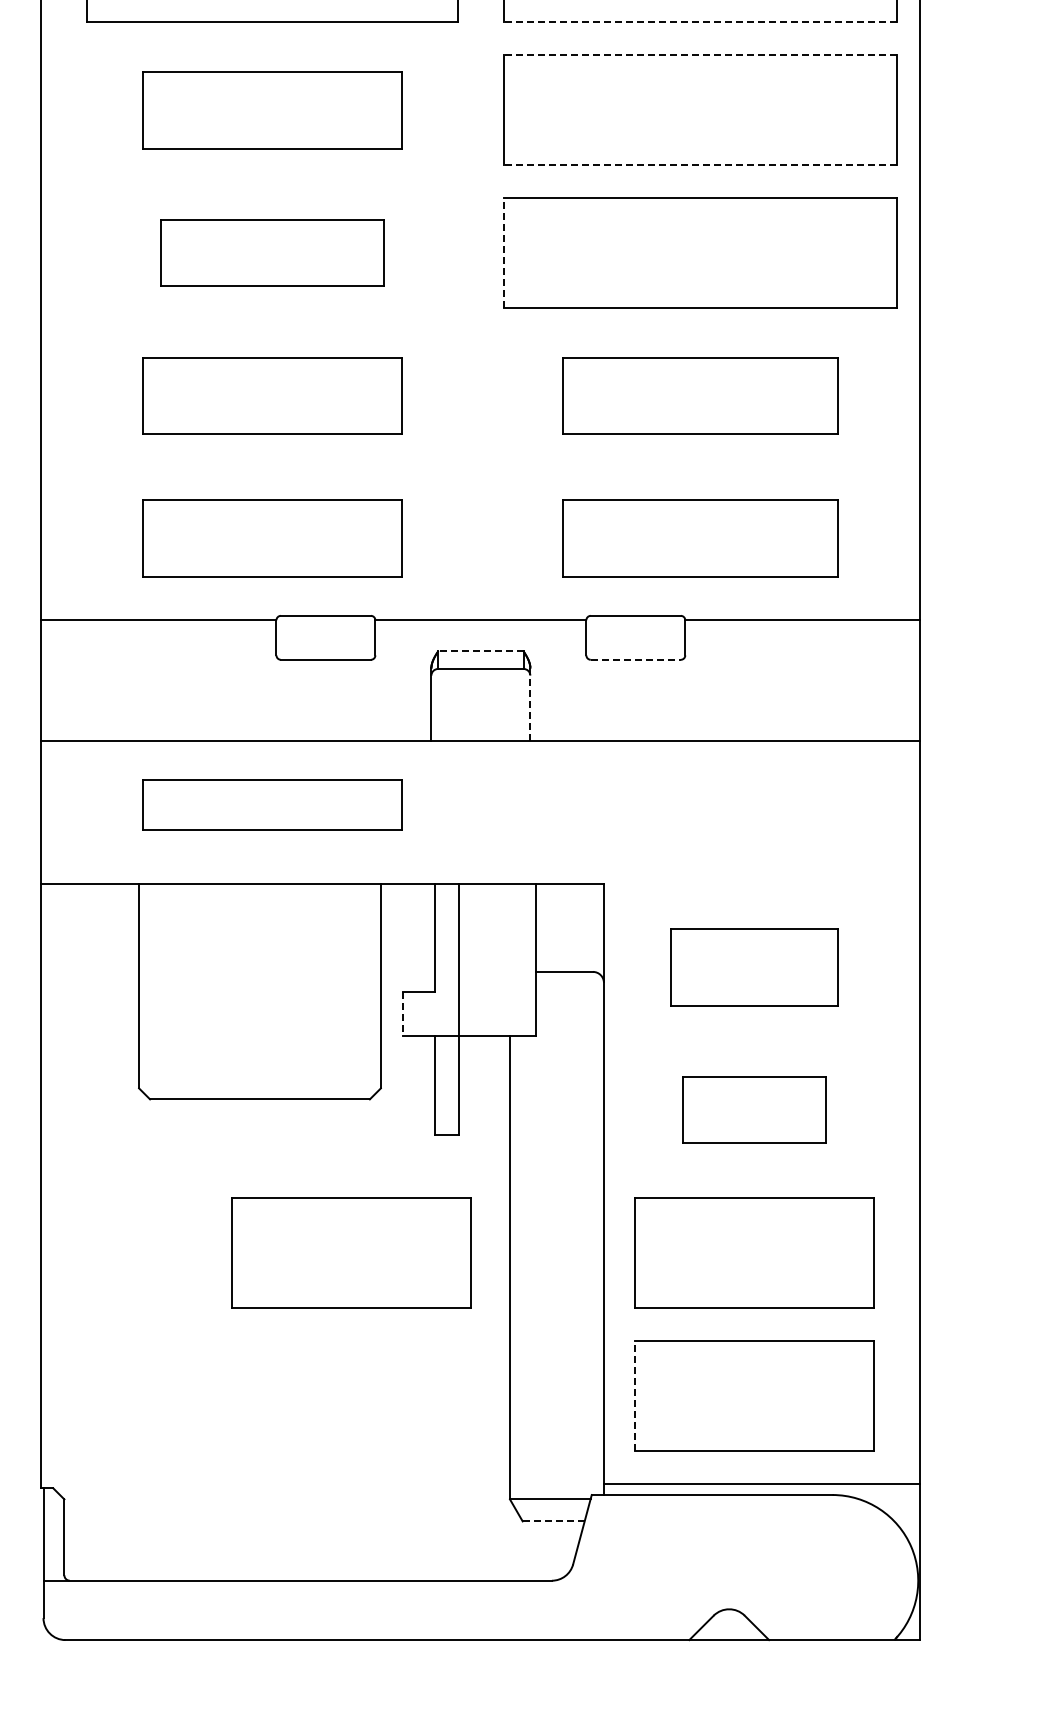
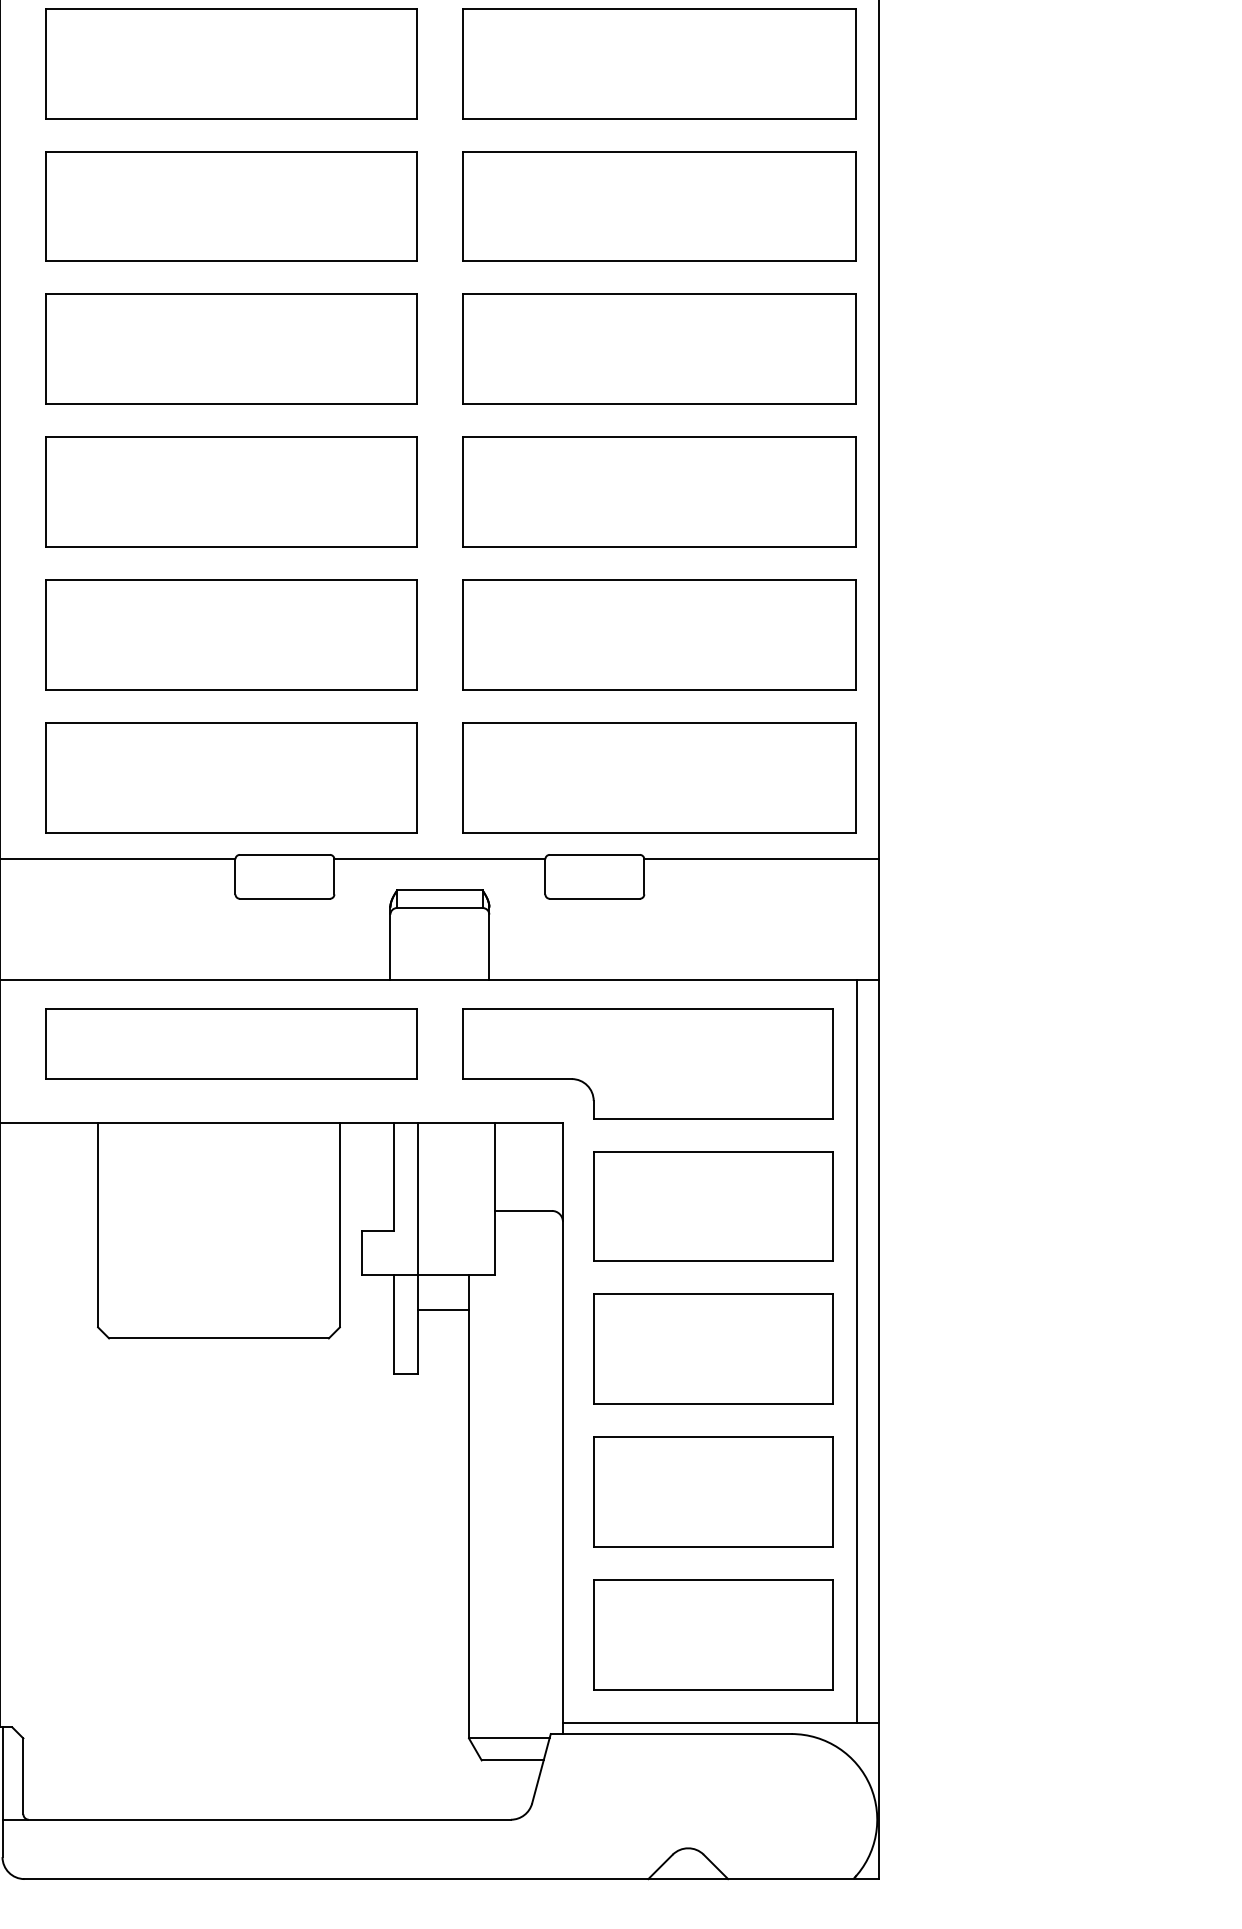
line: (700, 22) -> (659, 261), dashed -> solid
line: (700, 55) -> (659, 294), dashed -> solid
part: (272, 109) -> (231, 348), size x1.43
line: (700, 165) -> (659, 404), dashed -> solid
part: (272, 252) -> (231, 491), size x1.67
line: (503, 253) -> (462, 492), dashed -> solid
part: (272, 395) -> (231, 634), size x1.43
part: (700, 395) -> (659, 634), size x1.43
part: (272, 538) -> (231, 777), size x1.43
part: (700, 538) -> (659, 777), size x1.43
line: (480, 651) -> (439, 890), dashed -> solid
line: (636, 659) -> (595, 898), dashed -> solid
line: (530, 704) -> (489, 943), dashed -> solid
part: (272, 804) -> (231, 1043), size x1.43
part: (688, 824) -> (647, 1063), added
part: (754, 967) -> (713, 1206), size x1.43
line: (402, 1013) -> (361, 1252), dashed -> solid
line: (484, 1070) -> (443, 1309), added
part: (754, 1109) -> (713, 1348), size x1.67
line: (898, 1112) -> (857, 1351), added
part: (351, 1252) -> (310, 1491), removed
line: (634, 1396) -> (593, 1635), dashed -> solid
line: (554, 1521) -> (513, 1760), dashed -> solid

